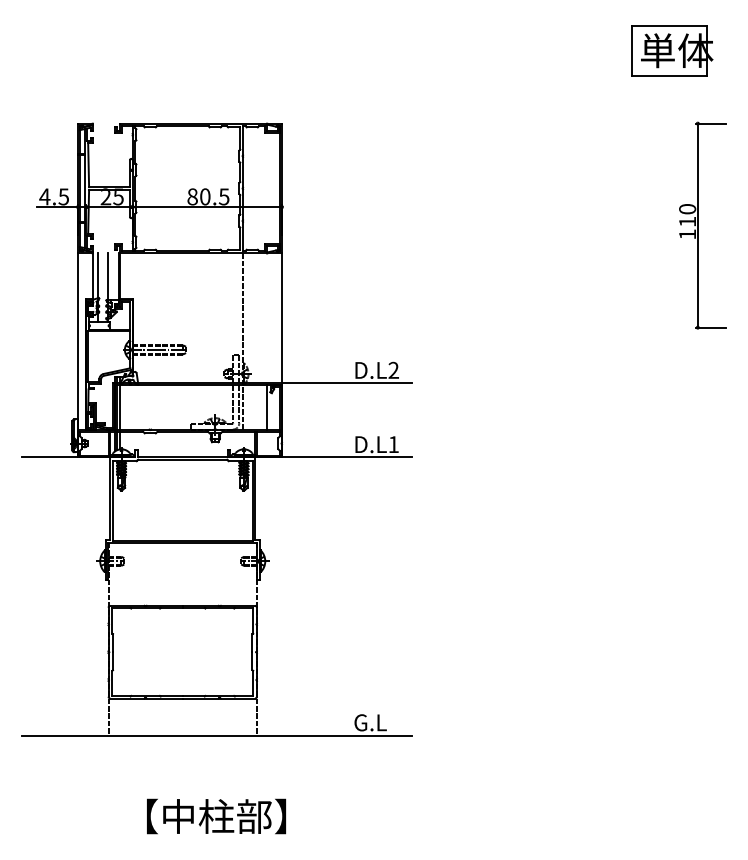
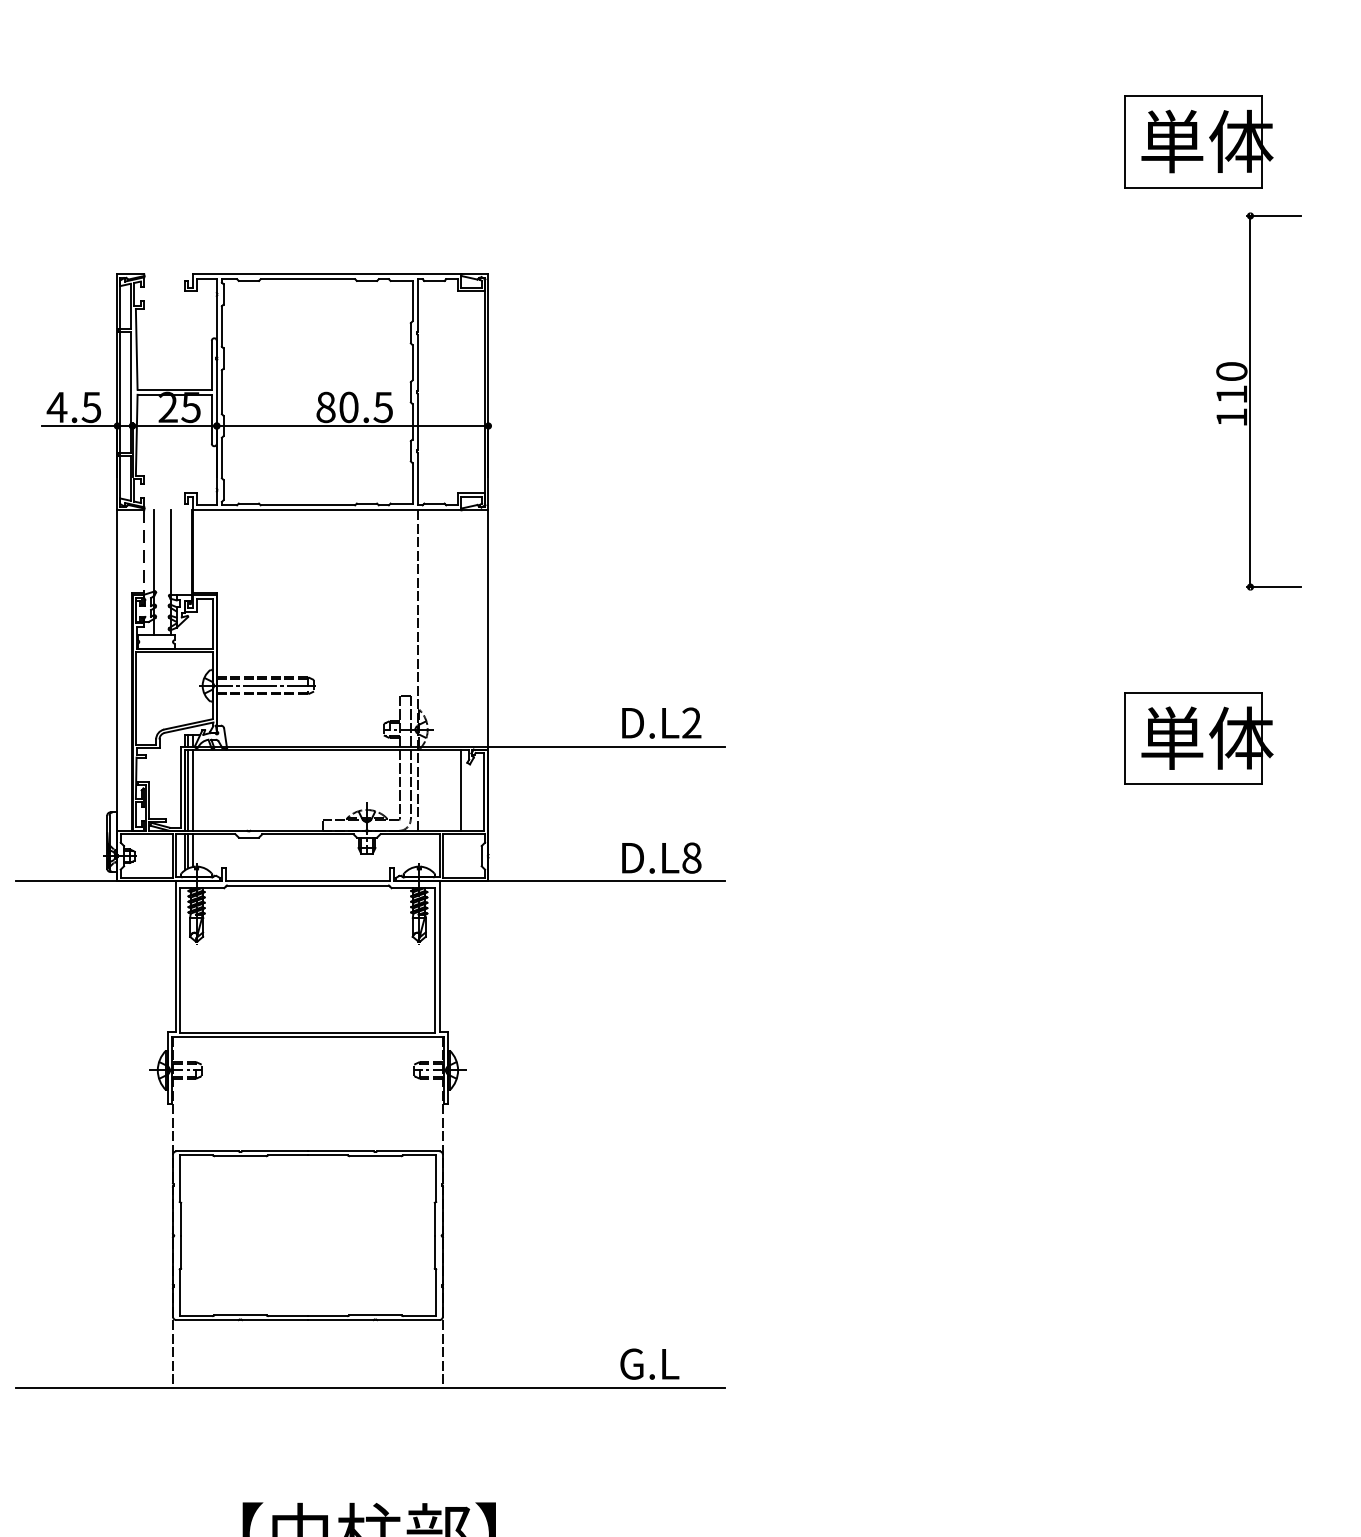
part: (702, 225) -> (1258, 401), moved
line: (92, 276) -> (143, 552), solid -> dashed
part: (672, 378) -> (1198, 737), added
text: (393, 444) -> (691, 857), D.L1 -> D.L8

